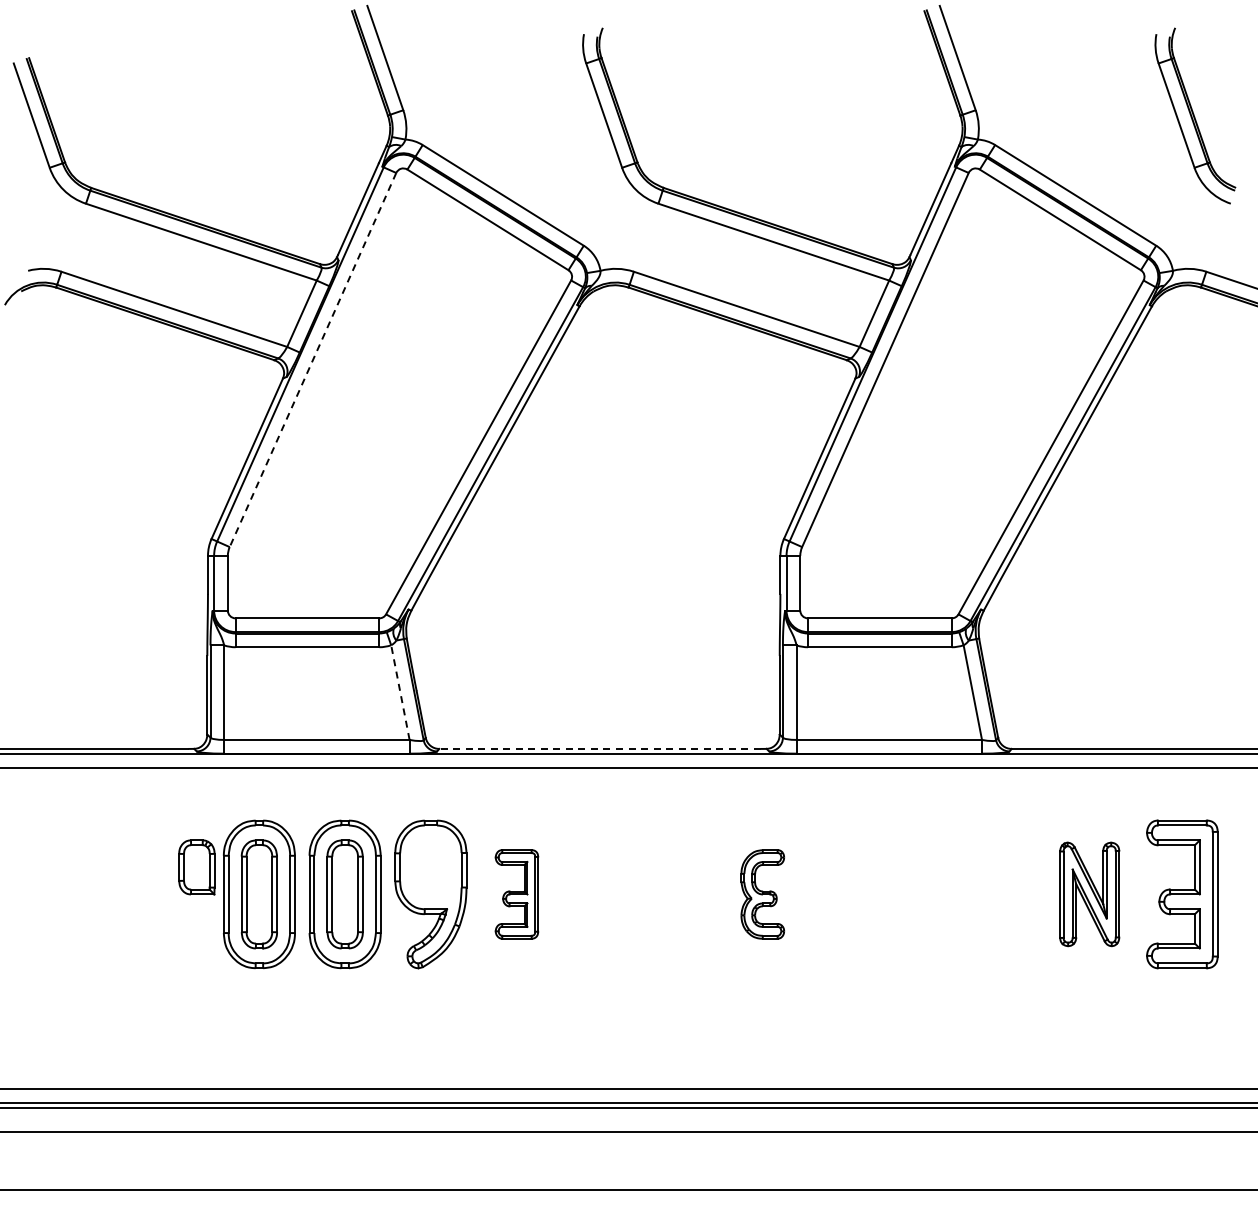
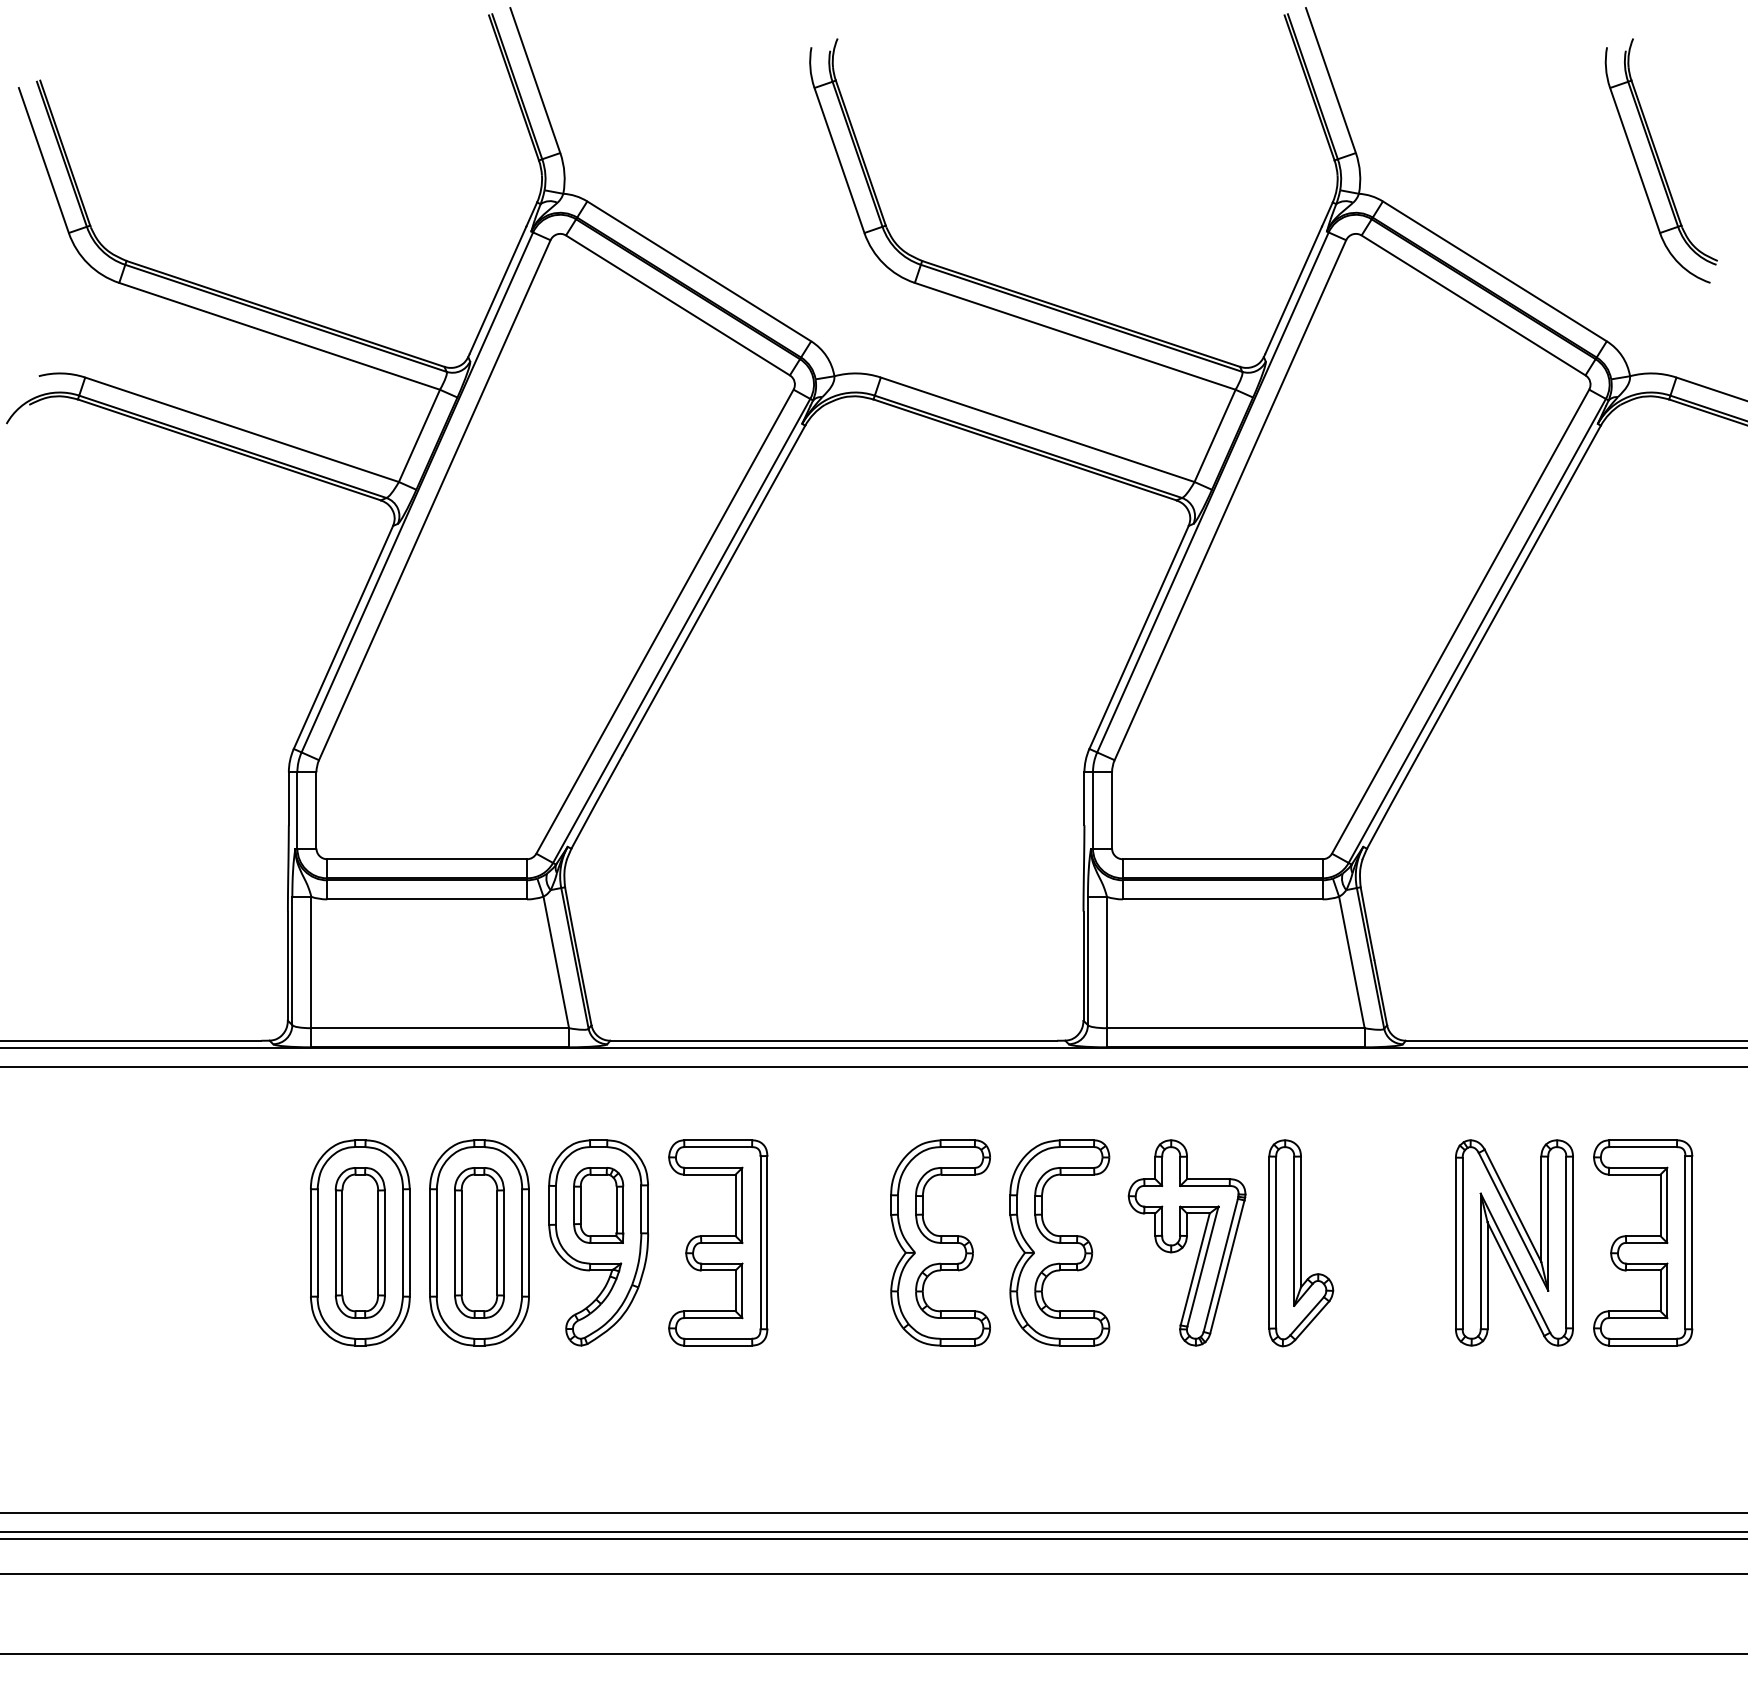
line: (313, 360) -> (435, 500), dashed -> solid
line: (400, 692) -> (556, 962), dashed -> solid
line: (599, 748) -> (832, 1040), dashed -> solid
part: (196, 867) -> (598, 1205), moved
part: (516, 894) -> (717, 1243), size x1.67
part: (676, 894) -> (940, 1243), added
part: (762, 894) -> (1059, 1243), size x1.67
part: (854, 894) -> (1187, 1243), added
part: (936, 894) -> (1301, 1243), added
part: (1089, 894) -> (1514, 1243), size x1.43

